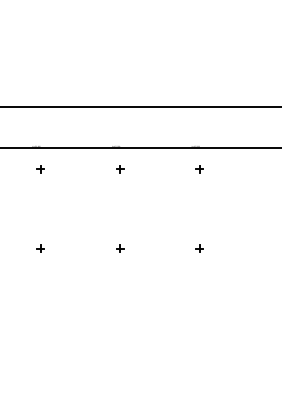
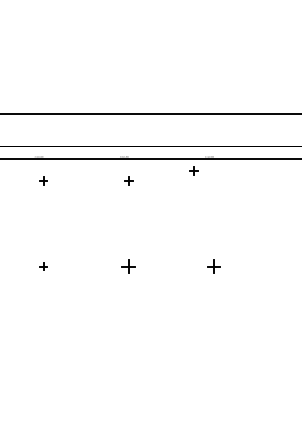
part: (199, 168) -> (193, 170), moved
part: (119, 248) -> (128, 266), size x1.6
part: (199, 248) -> (213, 266), size x1.6

